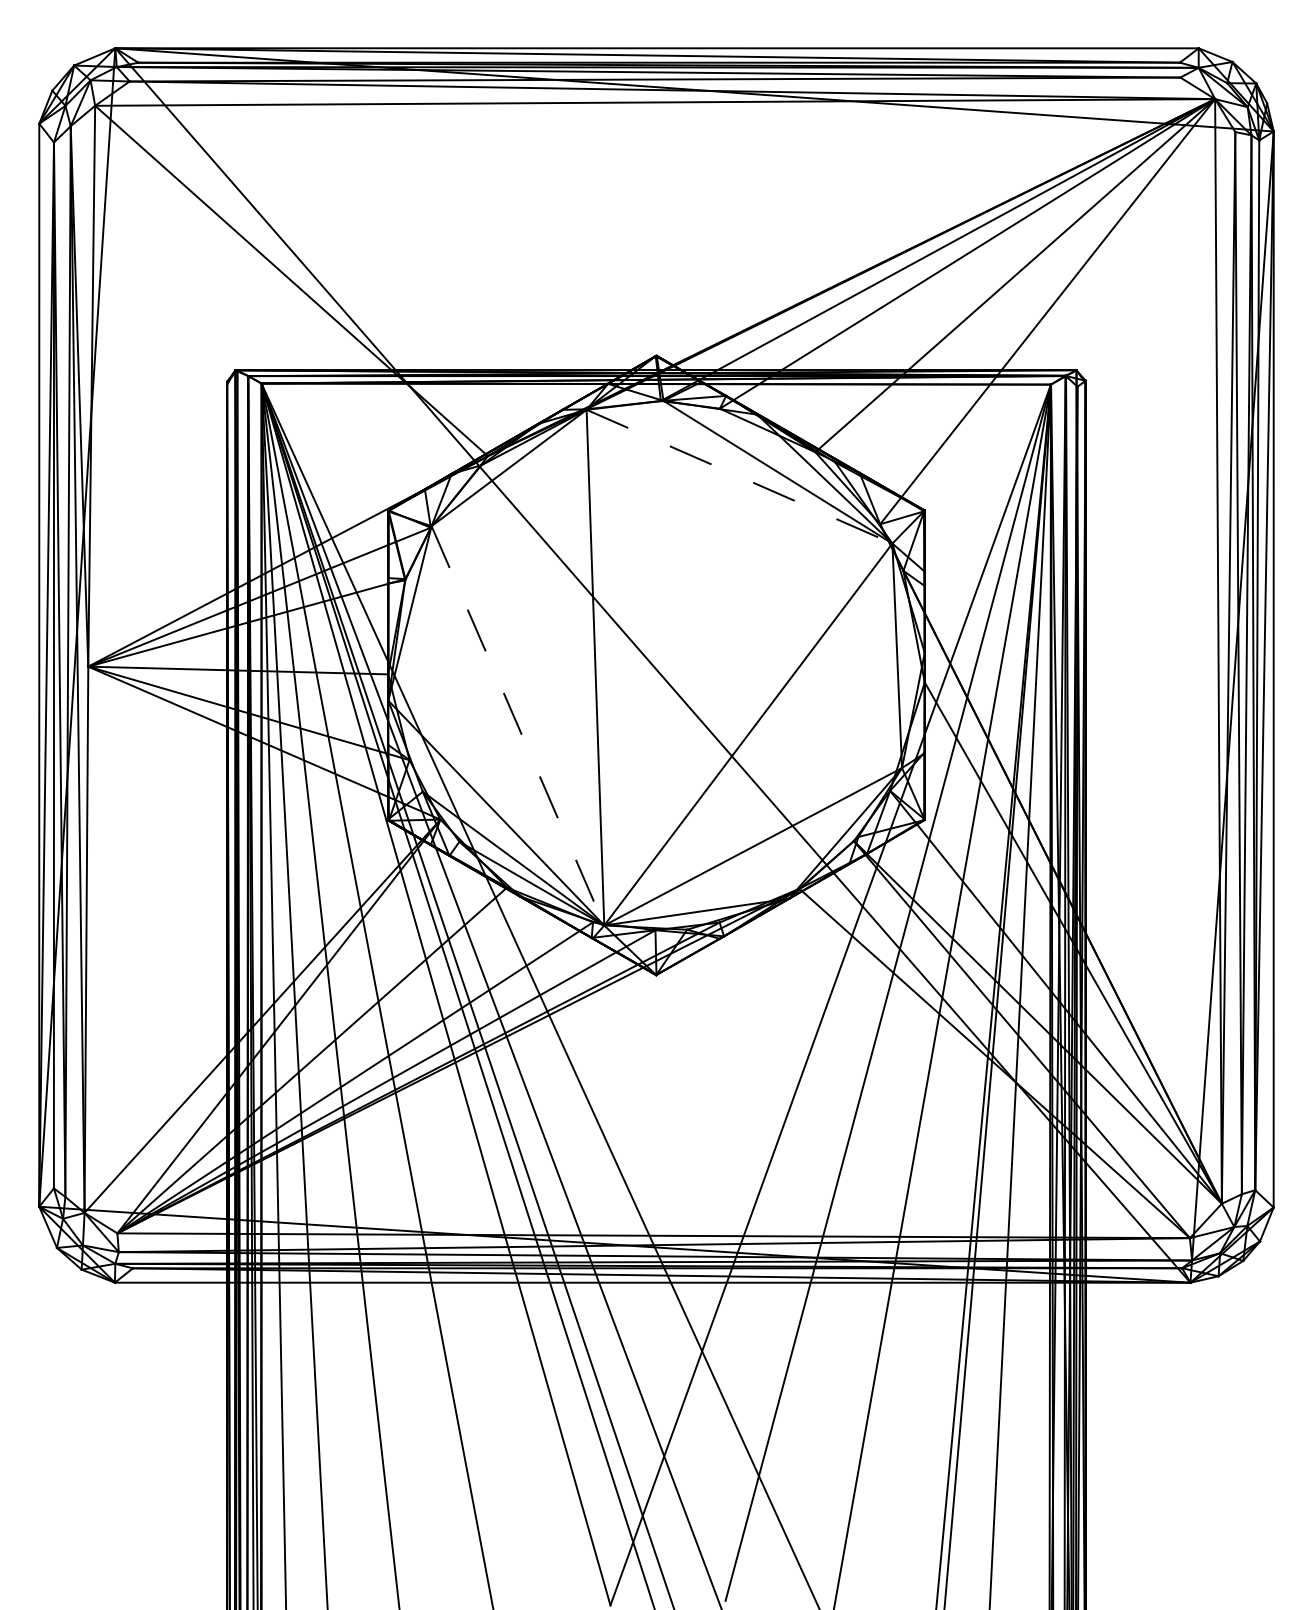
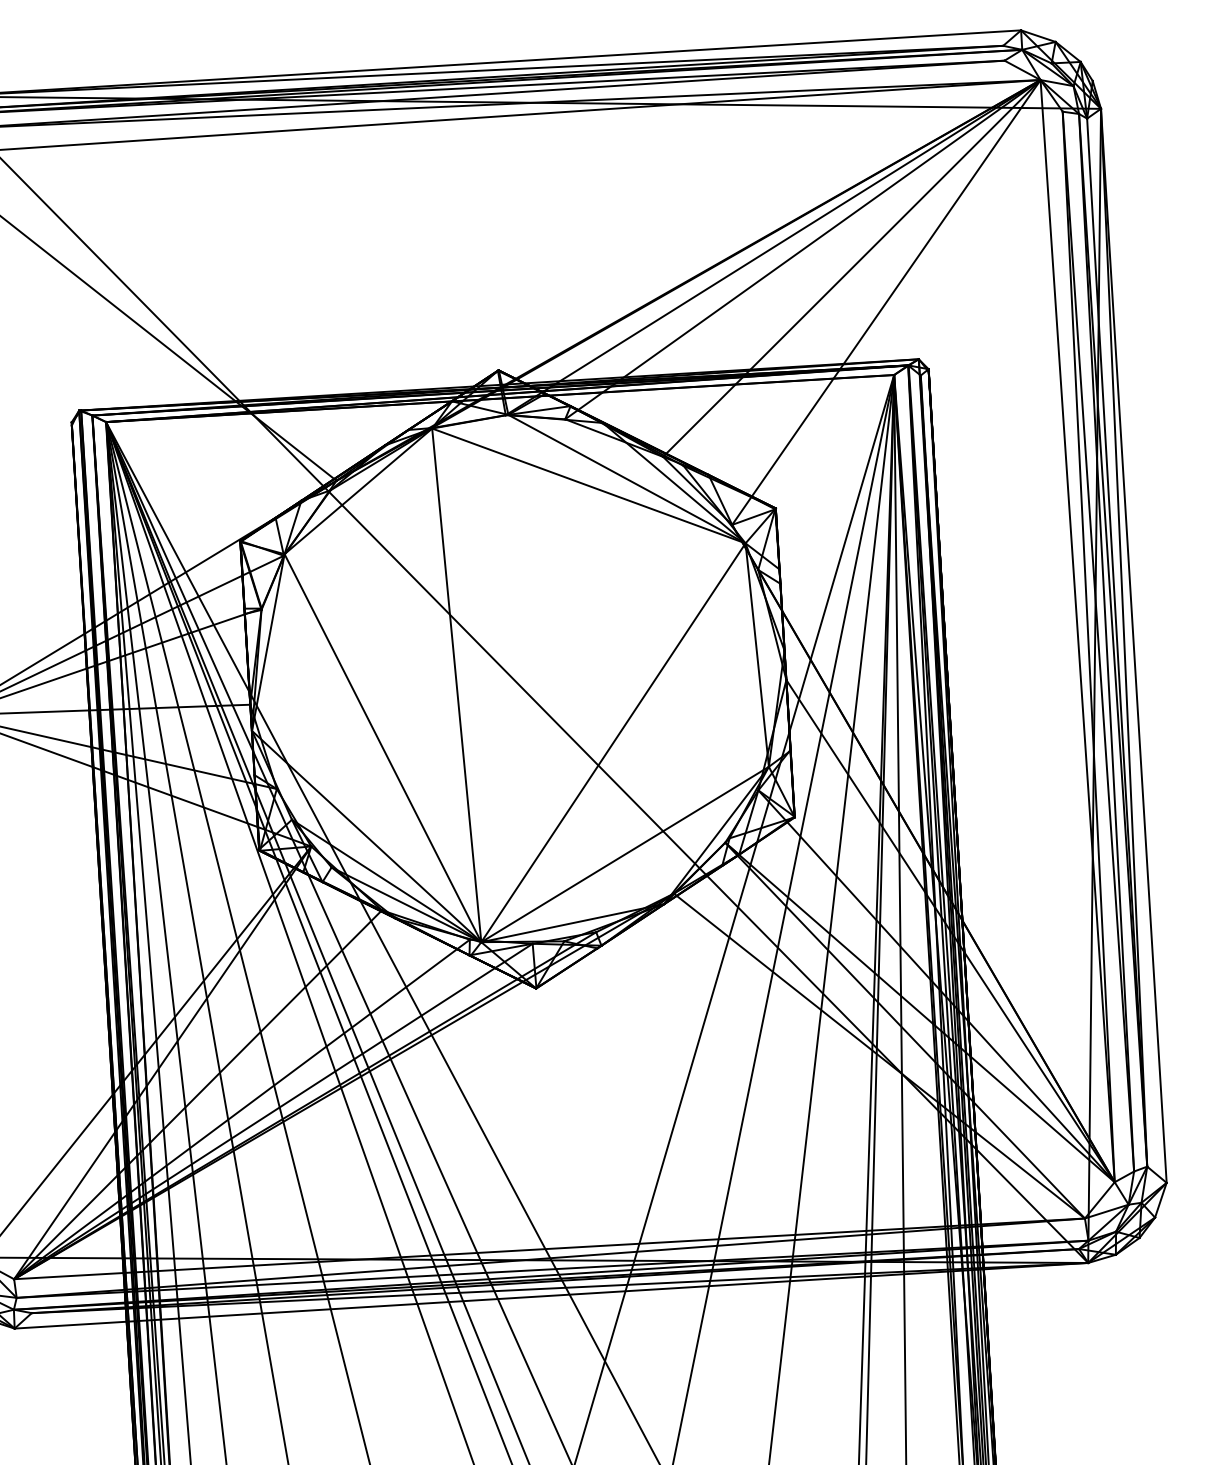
line: (739, 476) -> (588, 485), dashed -> solid
line: (517, 725) -> (382, 747), dashed -> solid

